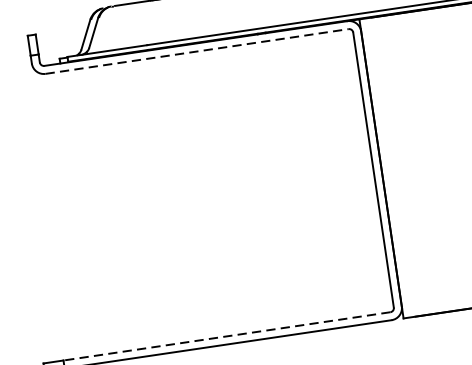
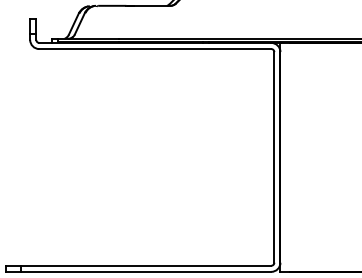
line: (197, 52) -> (155, 49), dashed -> solid
line: (226, 336) -> (145, 265), dashed -> solid

